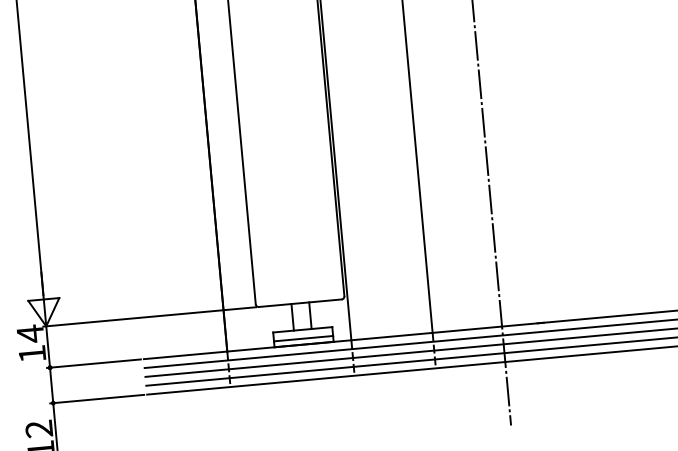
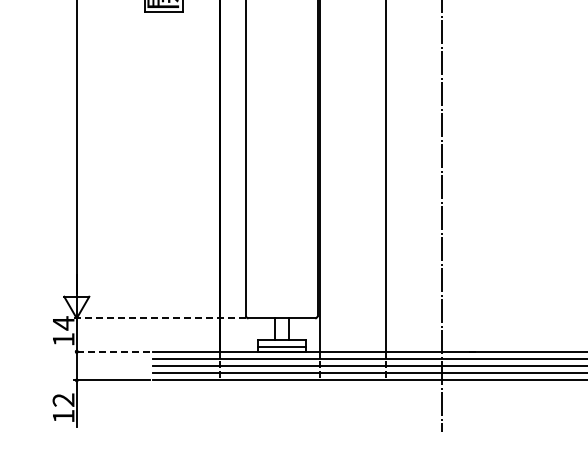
line: (149, 316) -> (160, 318), solid -> dashed
line: (94, 363) -> (112, 351), solid -> dashed

